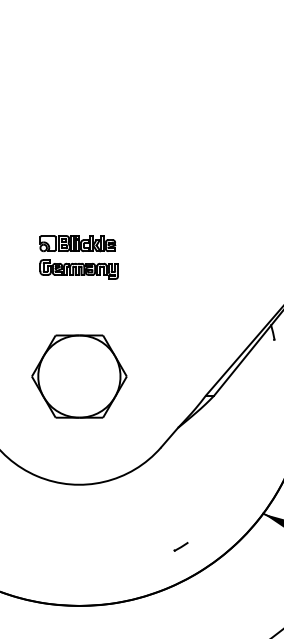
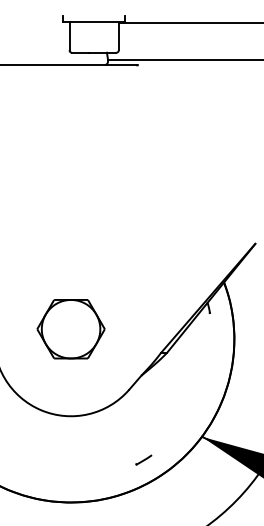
part: (78, 257) -> (70, 254), removed
part: (78, 376) -> (70, 329), moved
part: (179, 546) -> (142, 460), size x1.6

